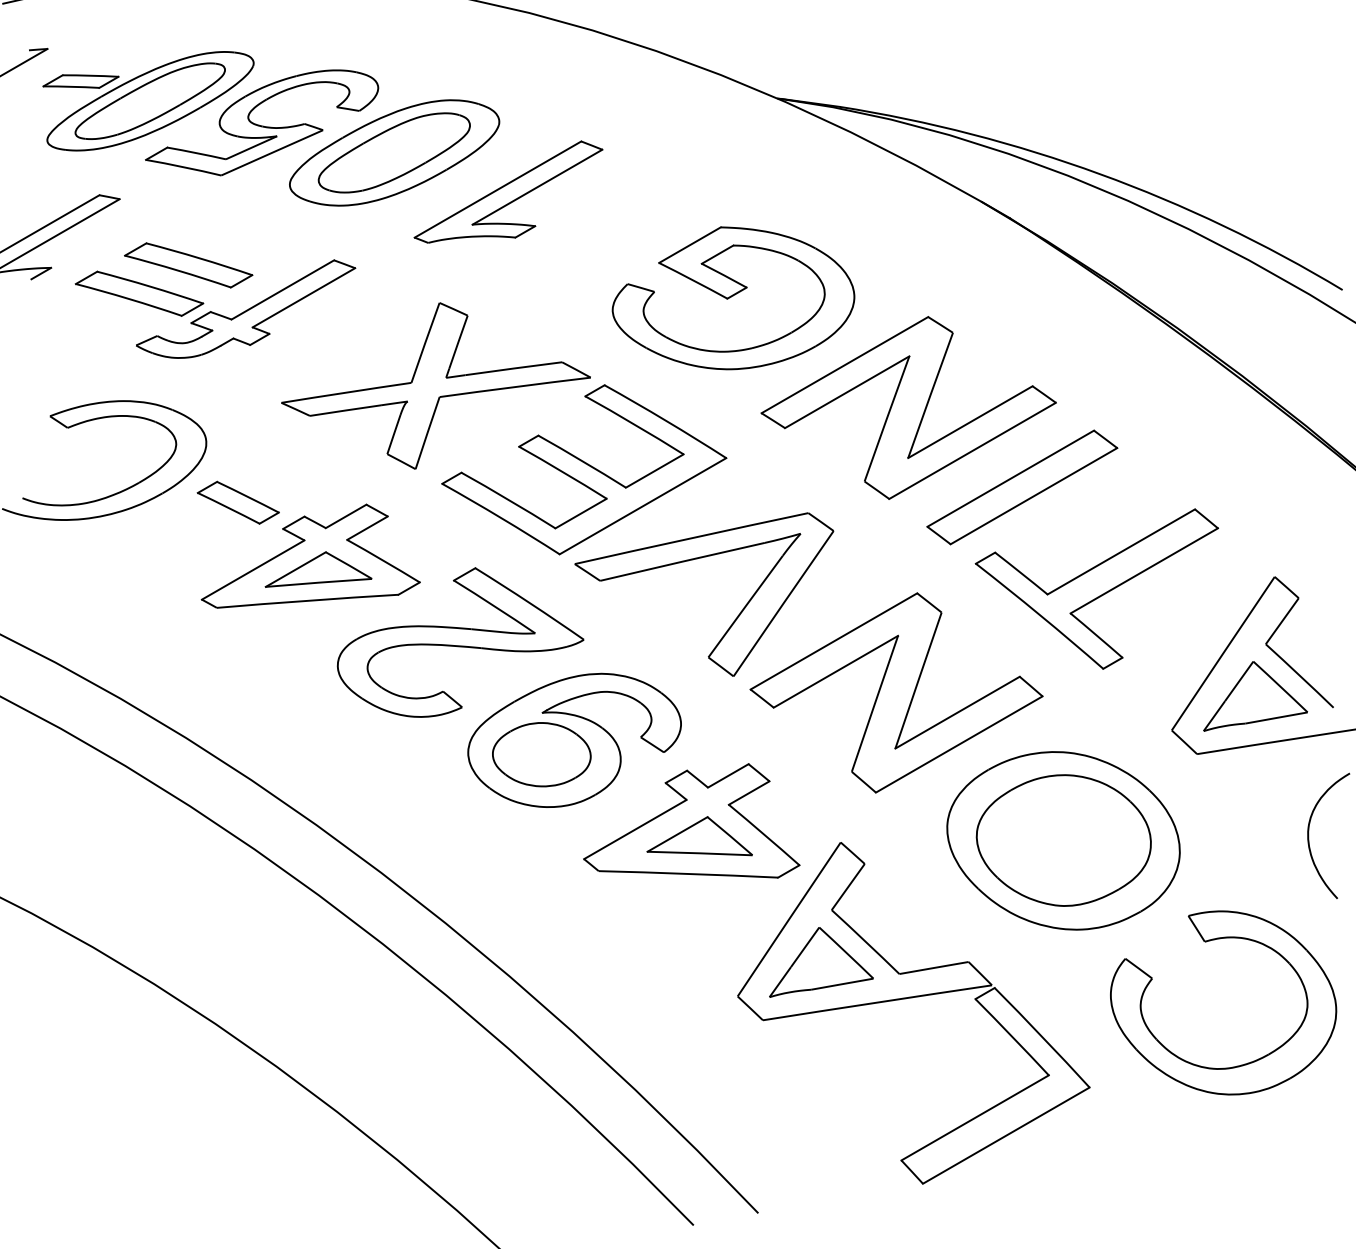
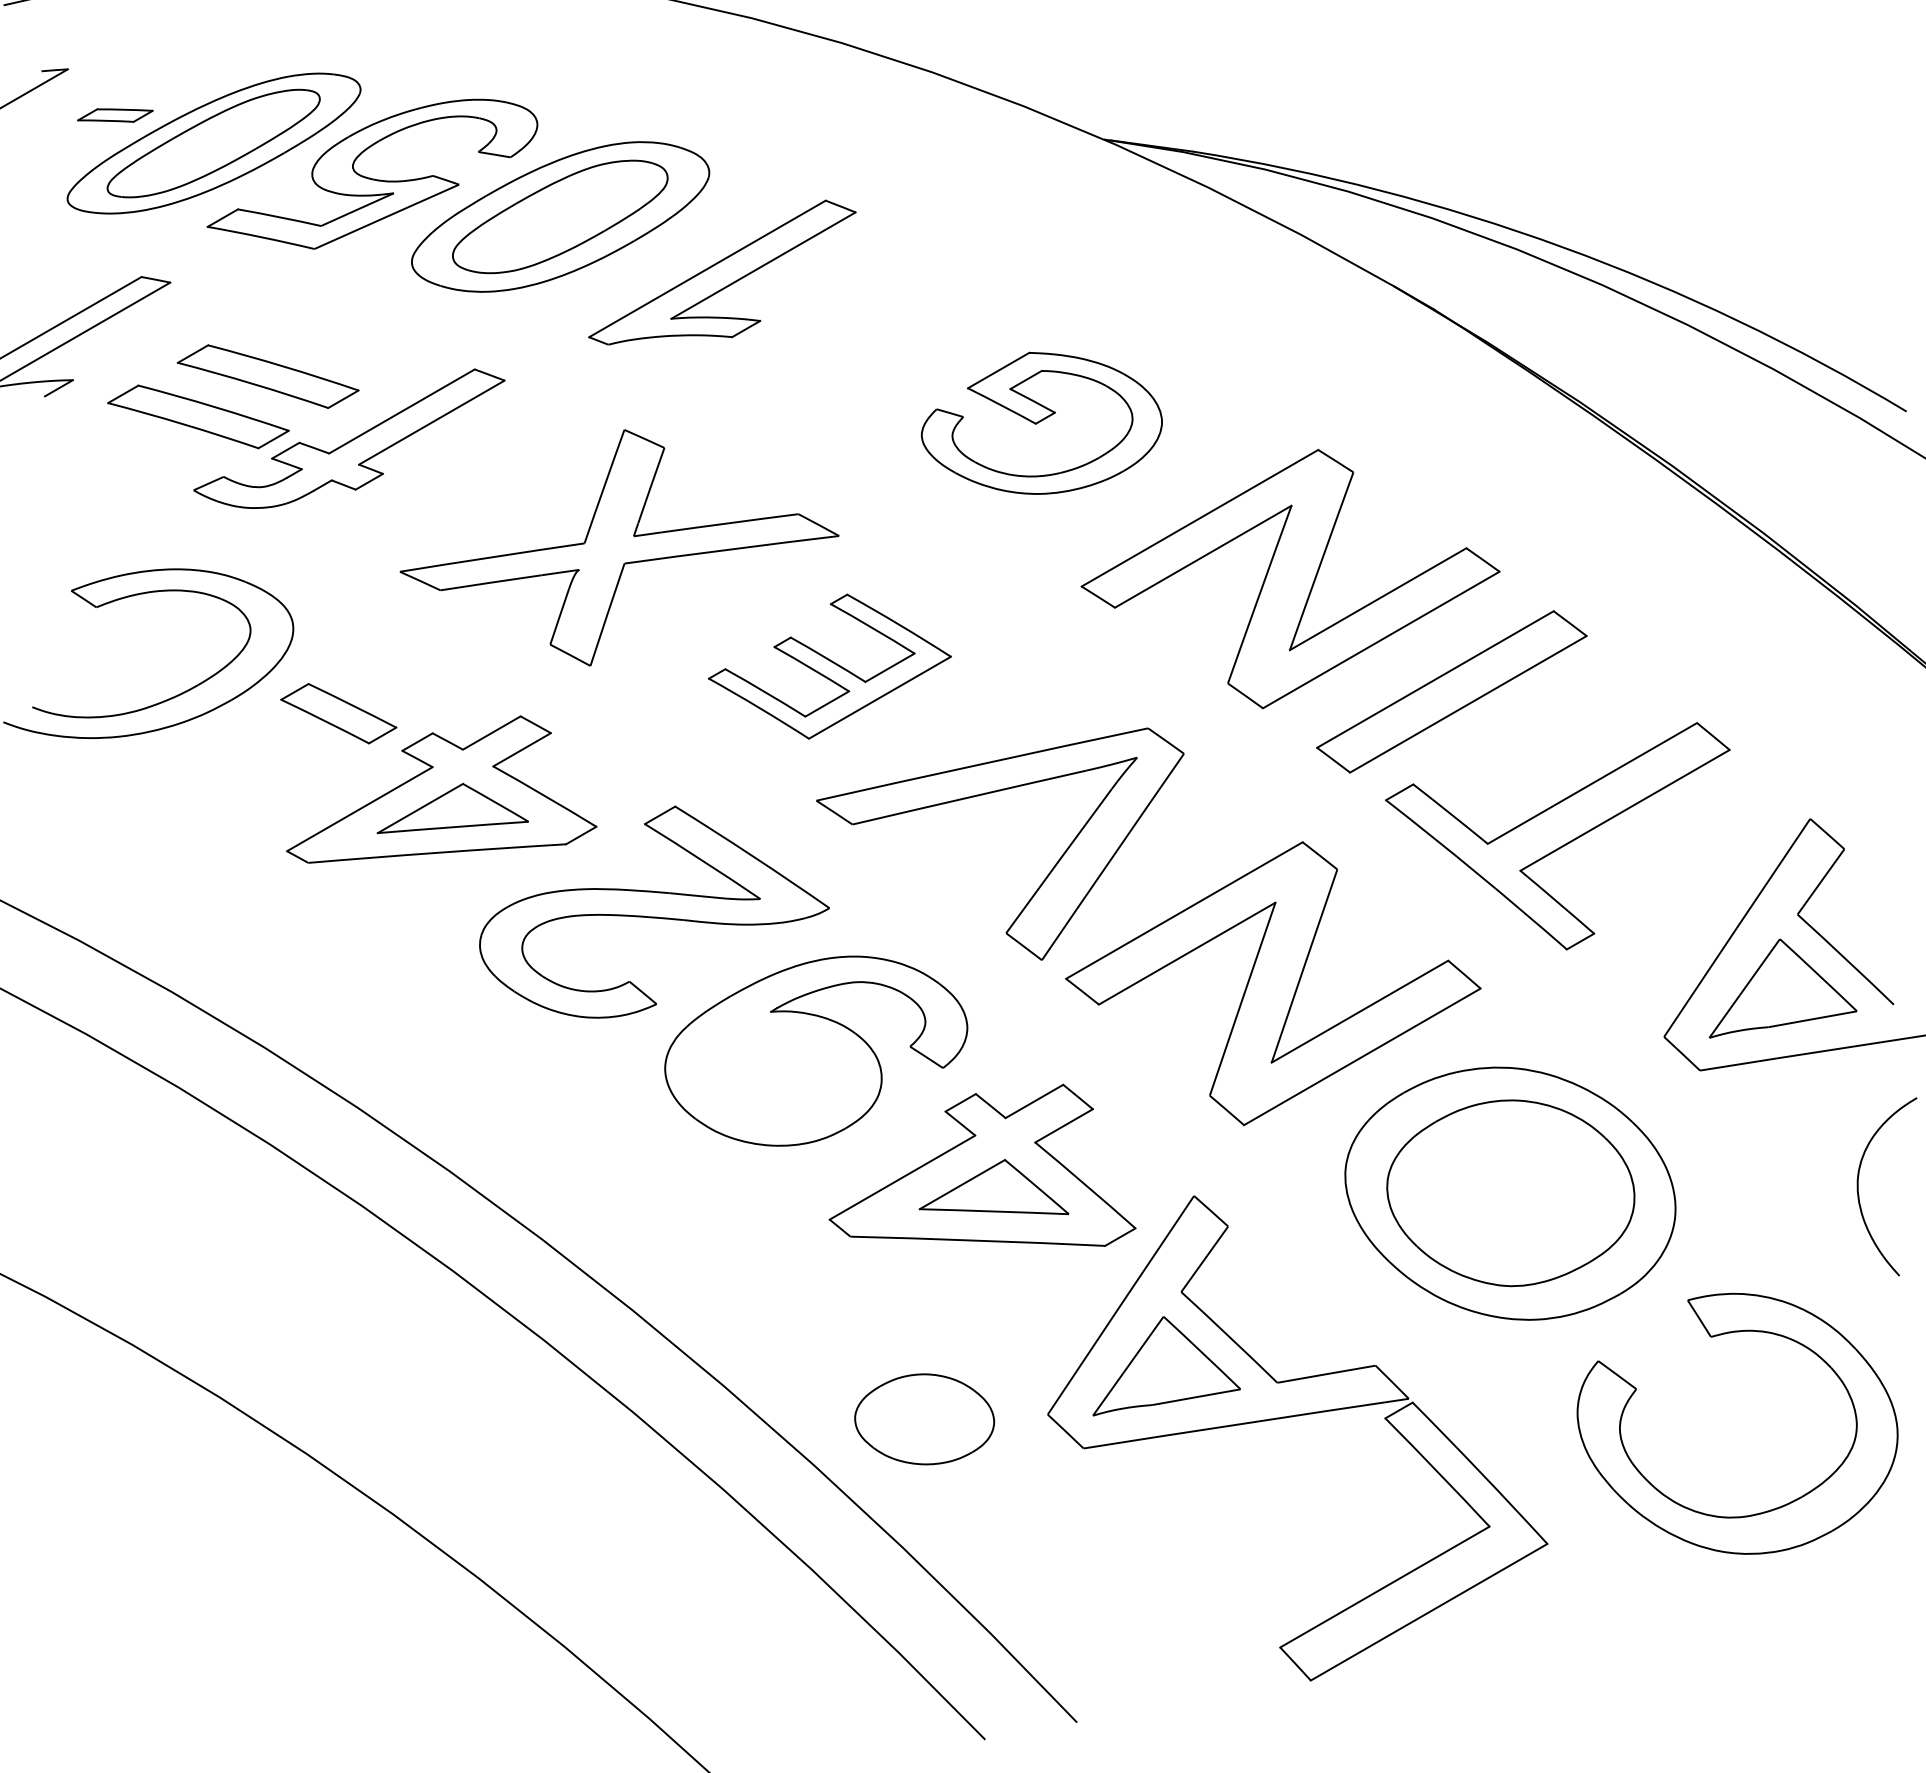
part: (81, 81) -> (115, 115), size x0.7
part: (733, 298) -> (1041, 423), size x0.7
part: (583, 469) -> (829, 666), size x0.6
part: (541, 754) -> (924, 1419), moved

